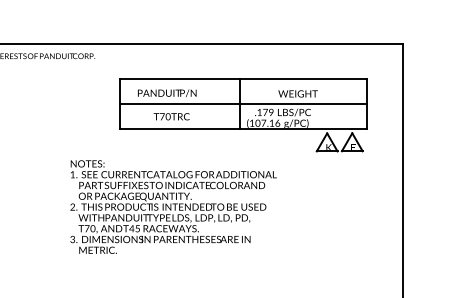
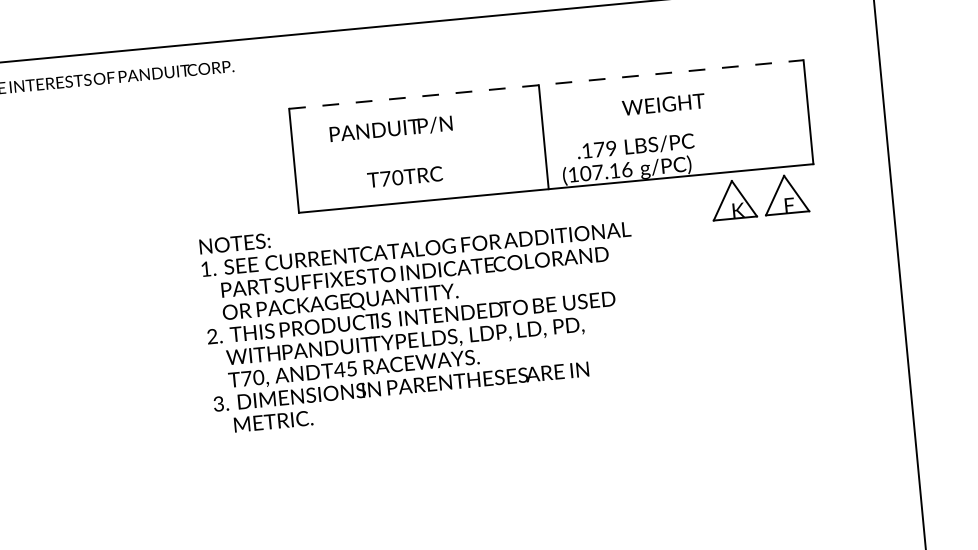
line: (243, 79) -> (547, 85), solid -> dashed
line: (242, 104) -> (549, 137), removed
text: (173, 206) -> (421, 315), moved

